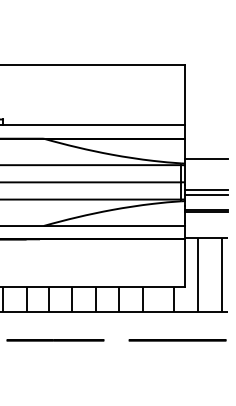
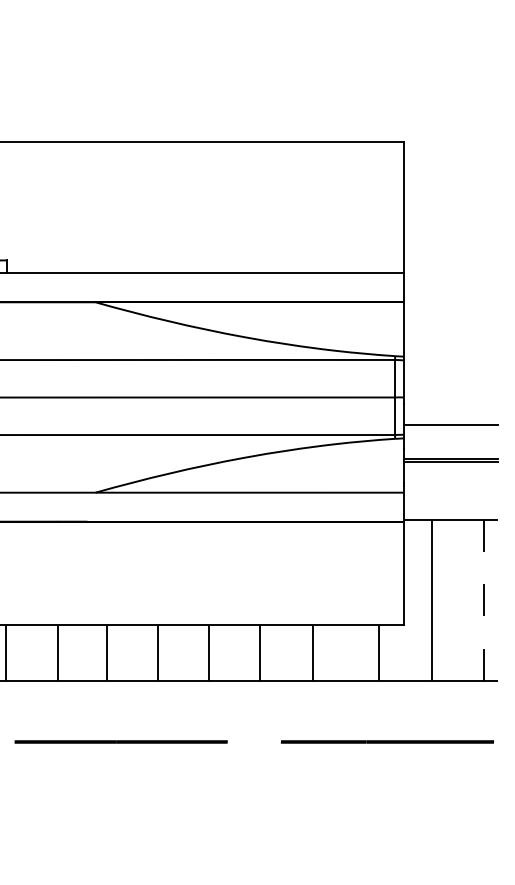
line: (206, 158) -> (450, 345), removed
line: (206, 190) -> (450, 415), removed
line: (222, 275) -> (485, 600), solid -> dashed

